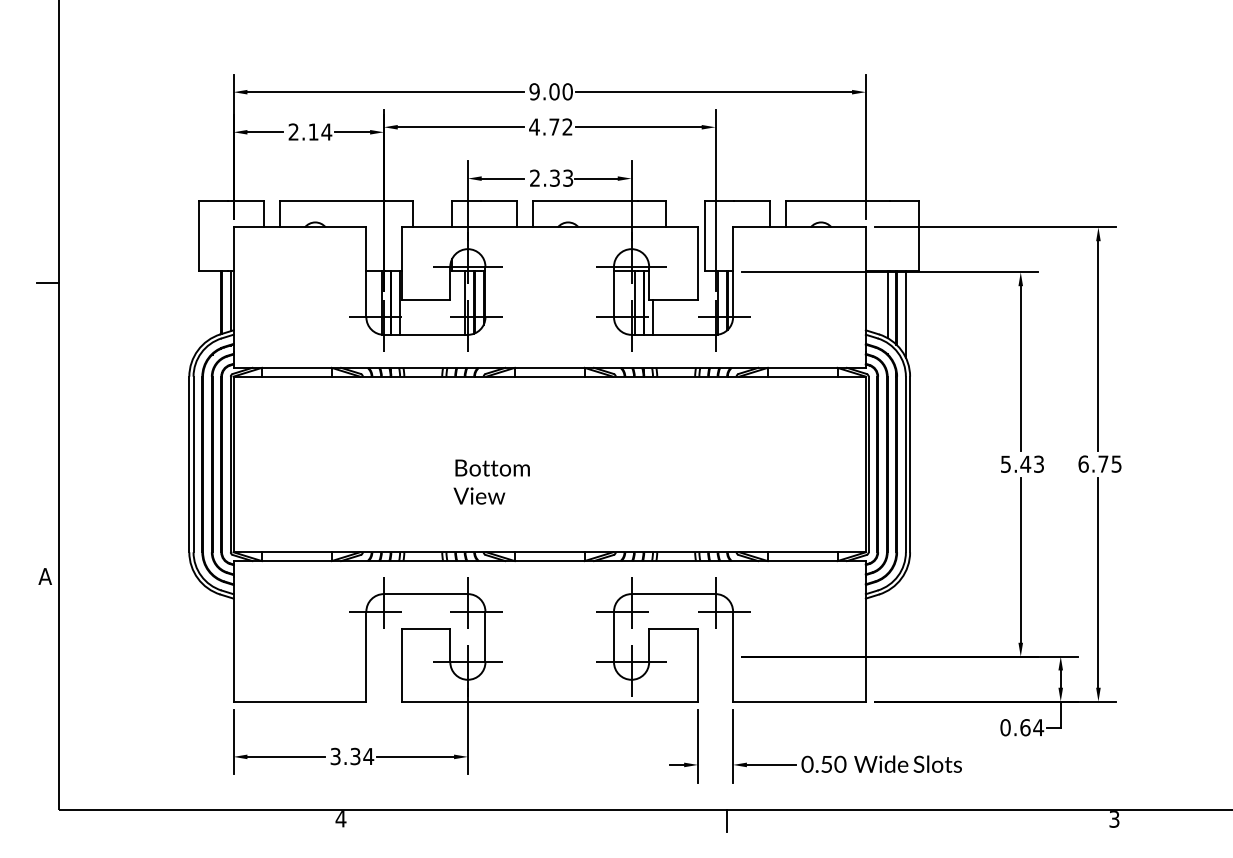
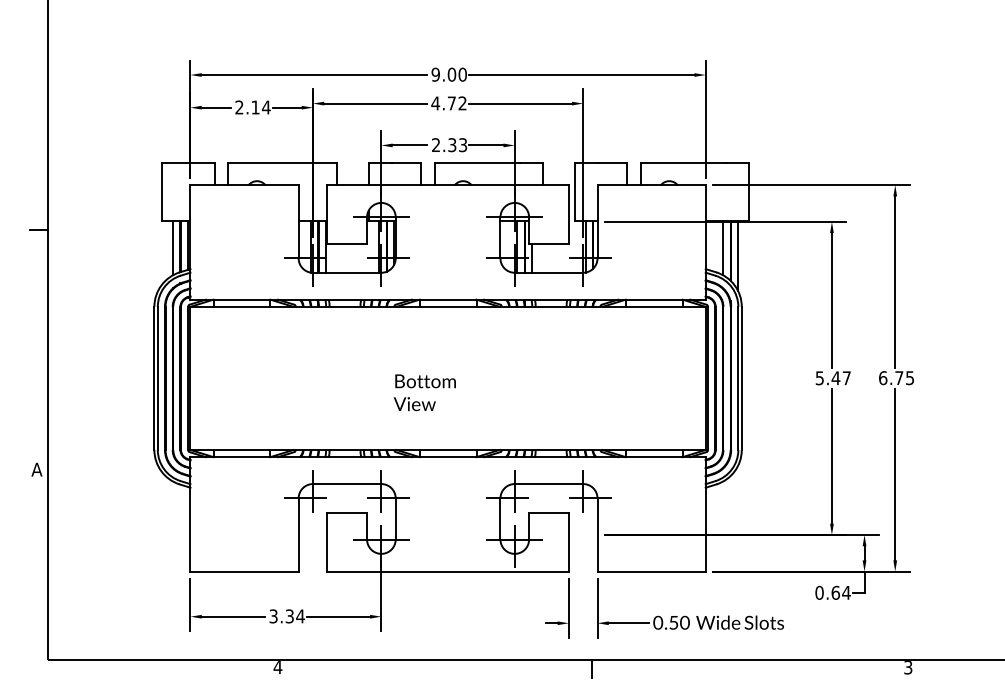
line: (212, 303) -> (173, 247), added
text: (1038, 464) -> (846, 378), 5.43 -> 5.47
text: (491, 481) -> (424, 392), moved

